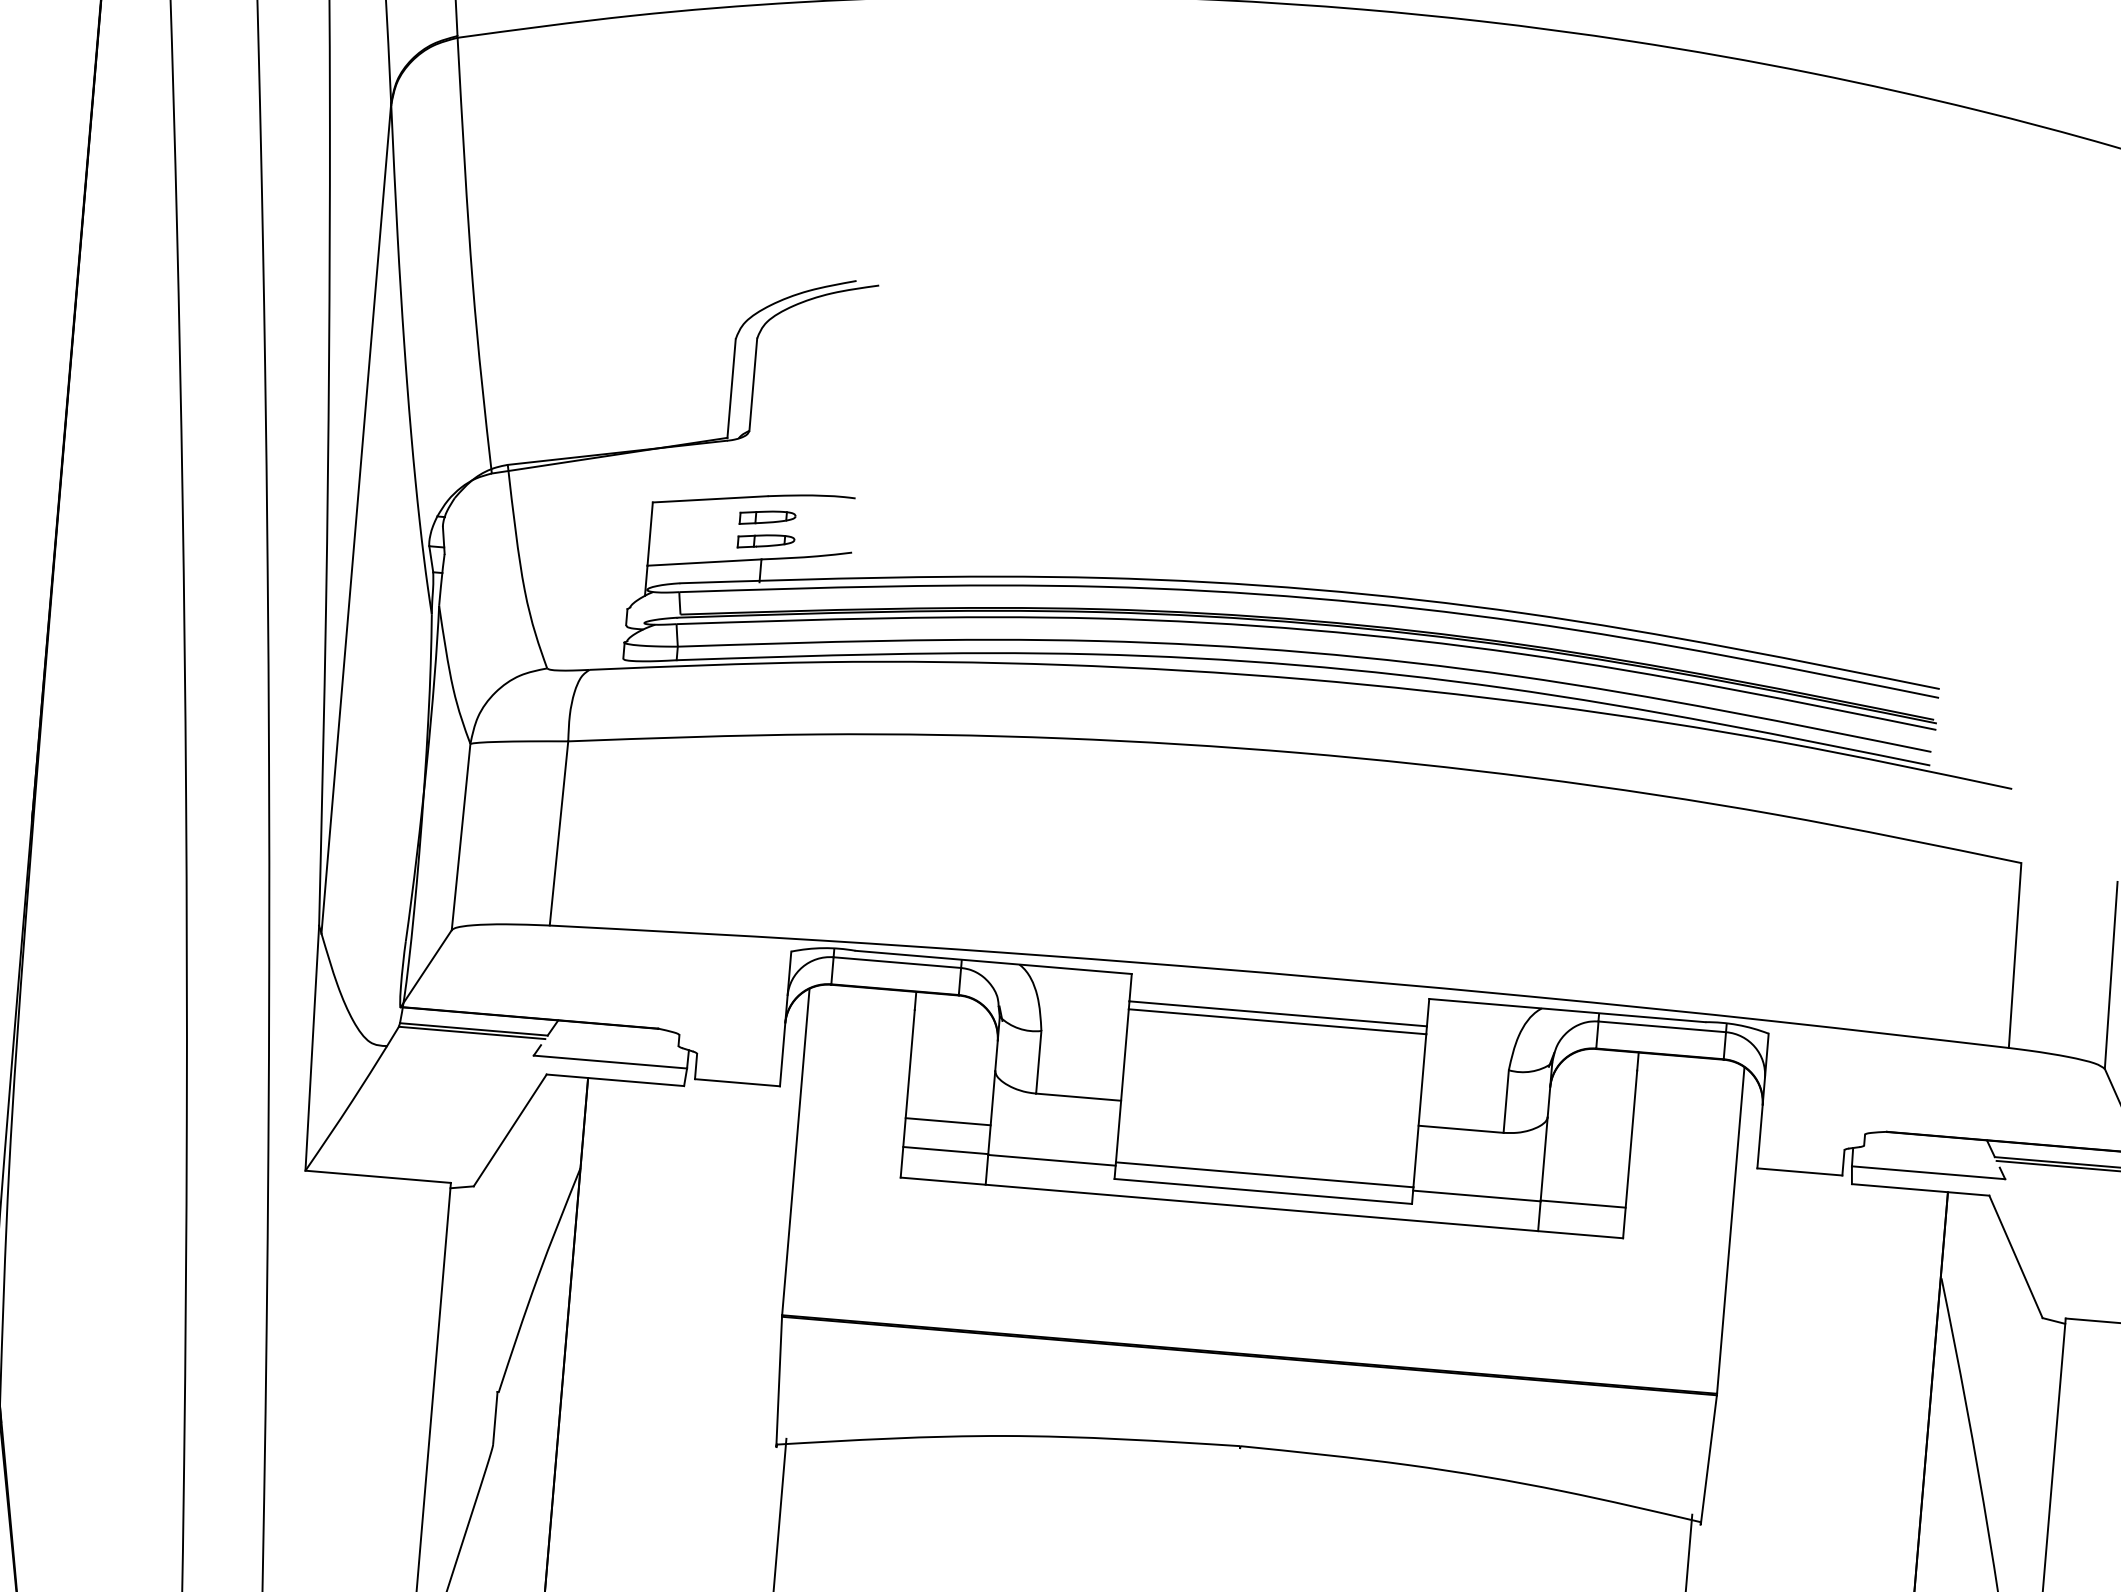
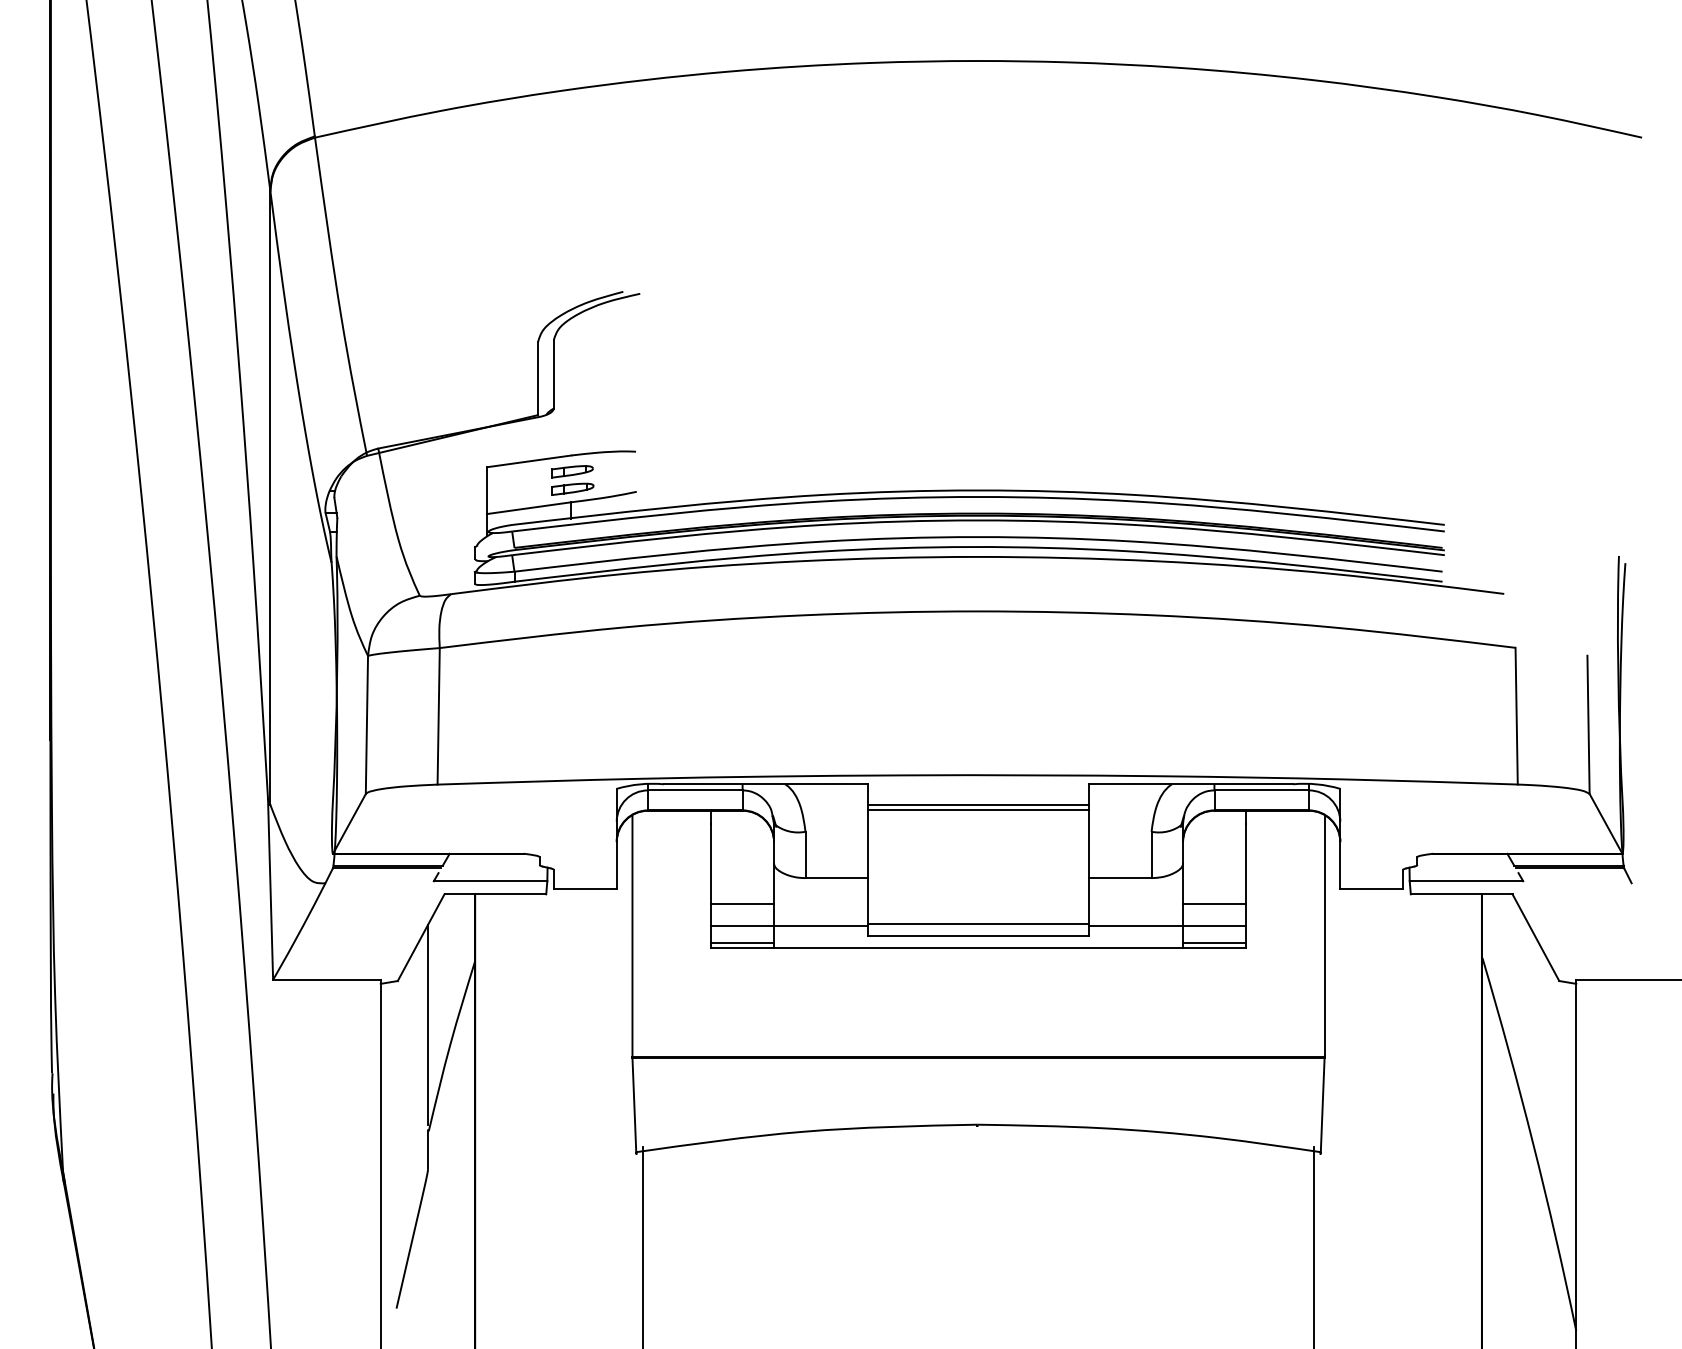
line: (943, 1174) -> (742, 943), added
line: (1585, 1175) -> (1214, 904), added
line: (1581, 1228) -> (1214, 943), added
line: (508, 1248) -> (427, 1024), added

